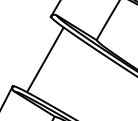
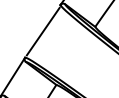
line: (44, 59) -> (42, 31), moved

